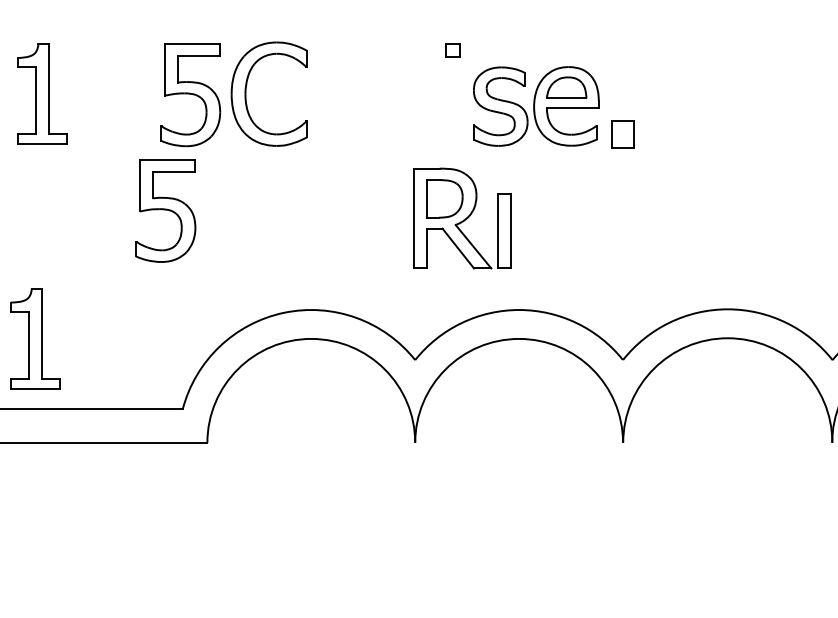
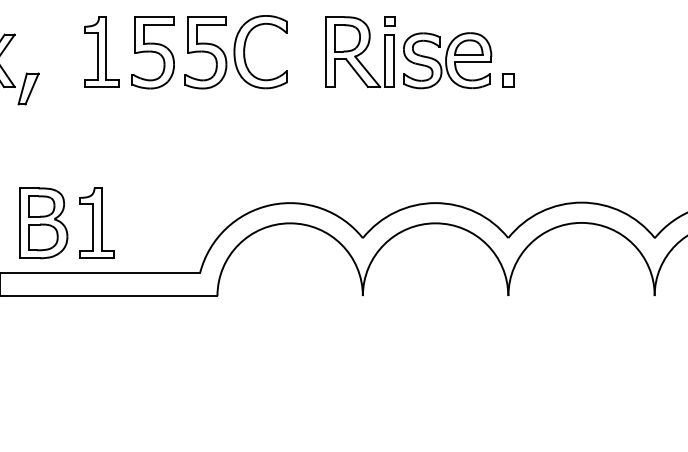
part: (623, 134) -> (508, 80), size x0.71
part: (164, 210) -> (152, 52), moved
part: (461, 217) -> (359, 51), moved

